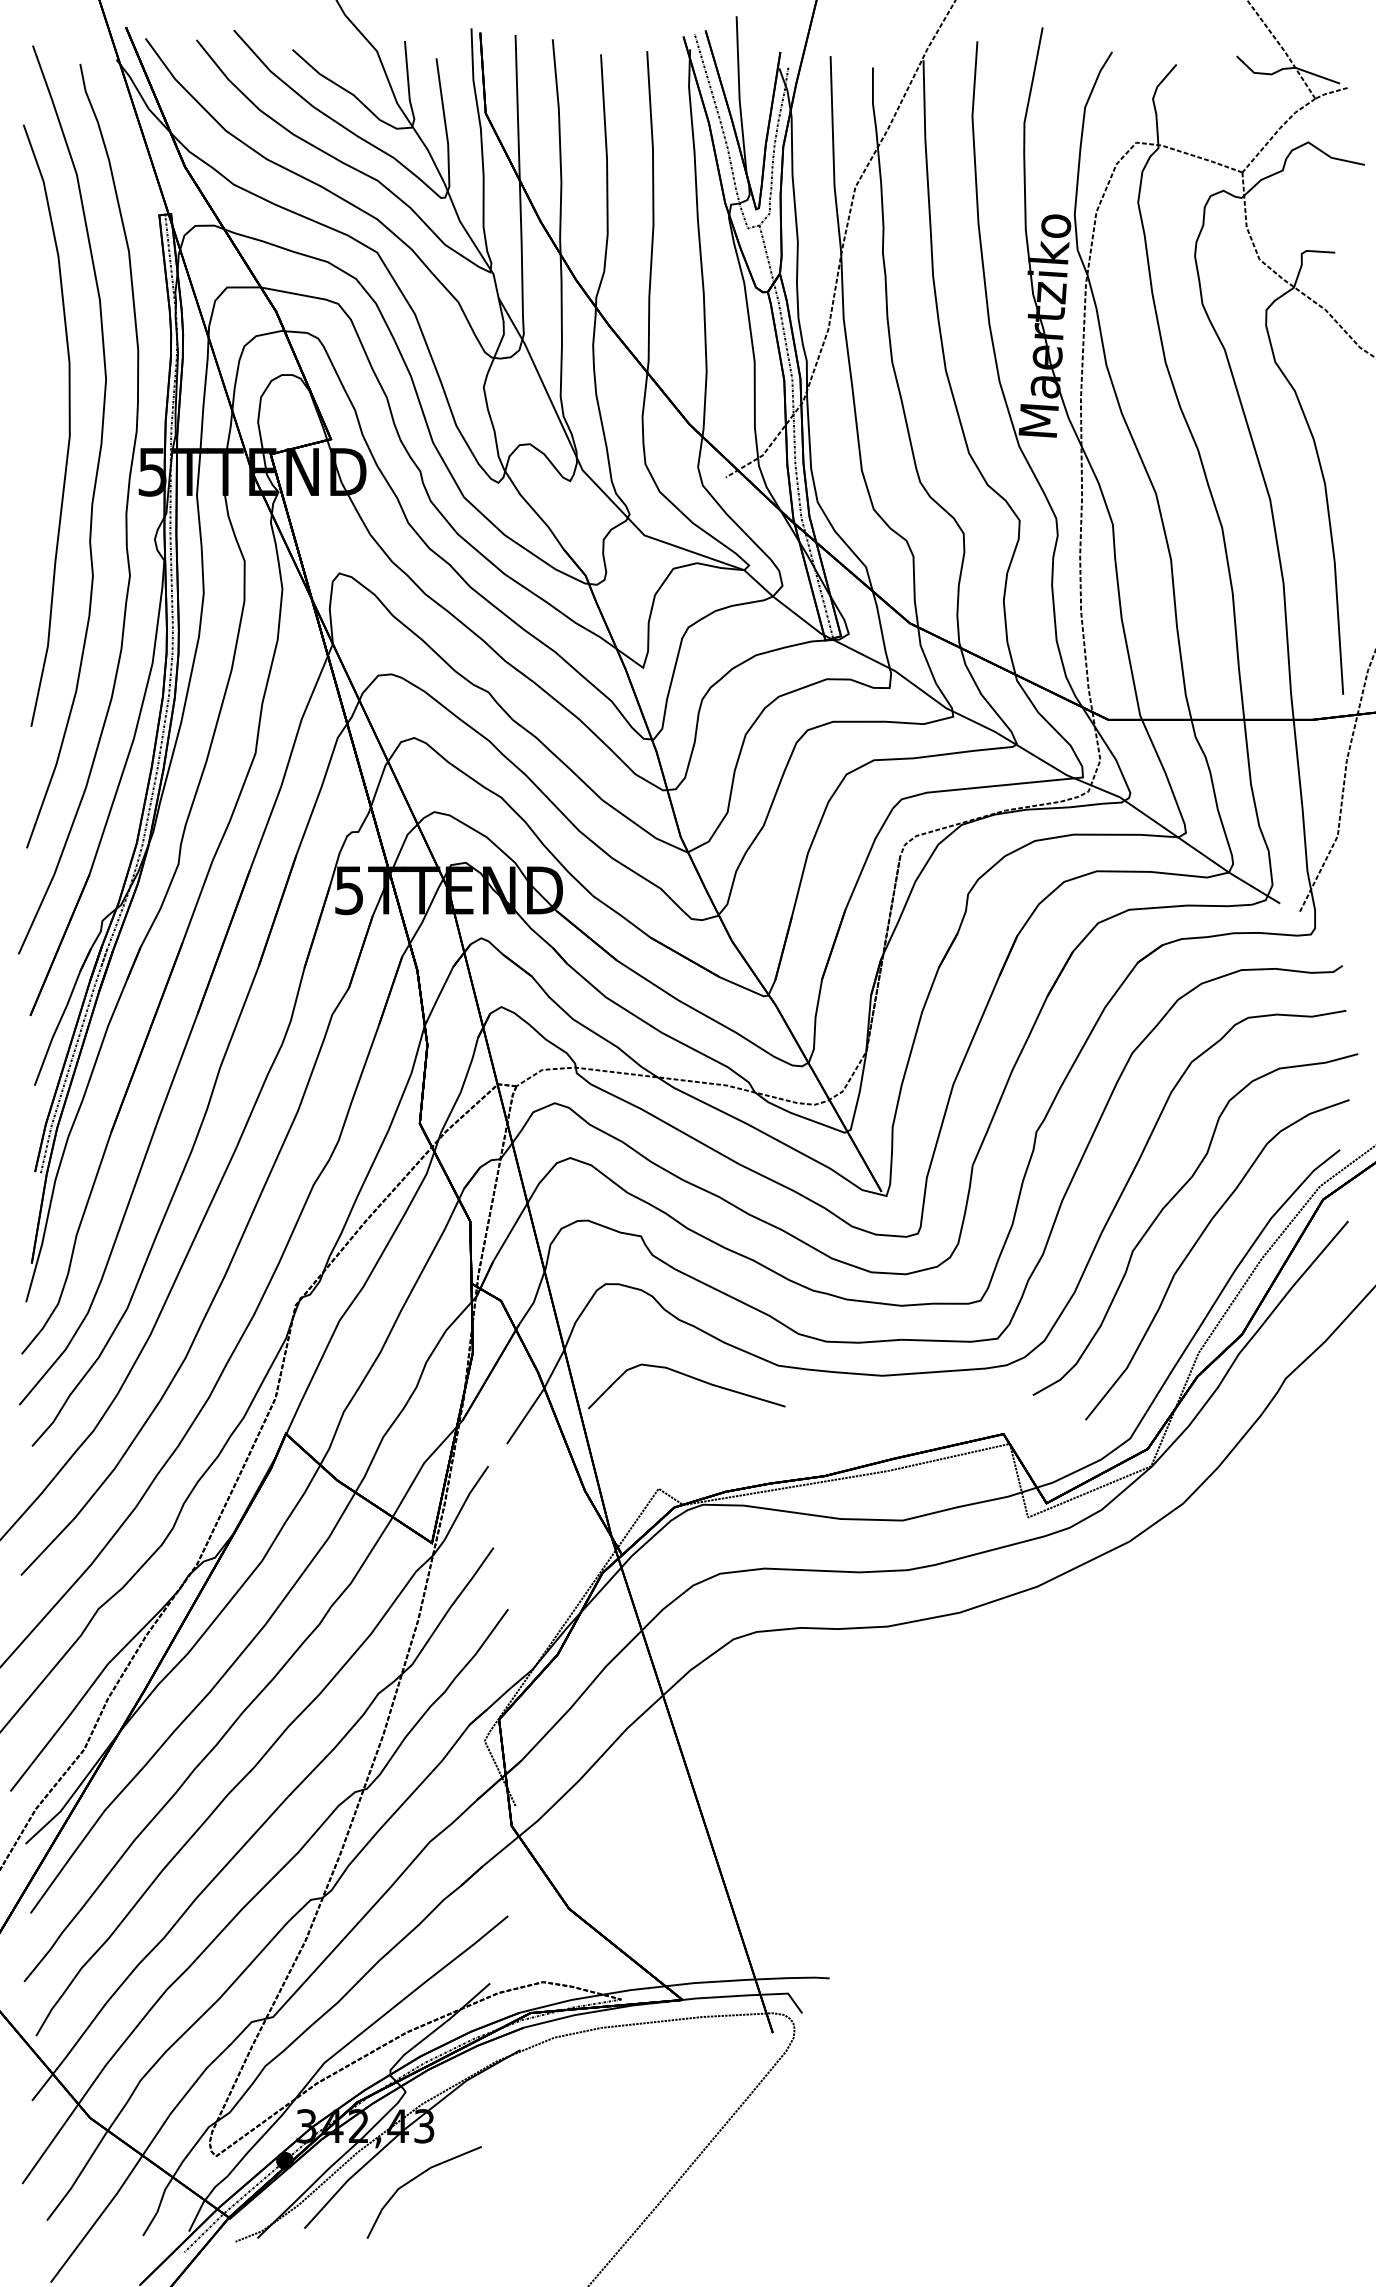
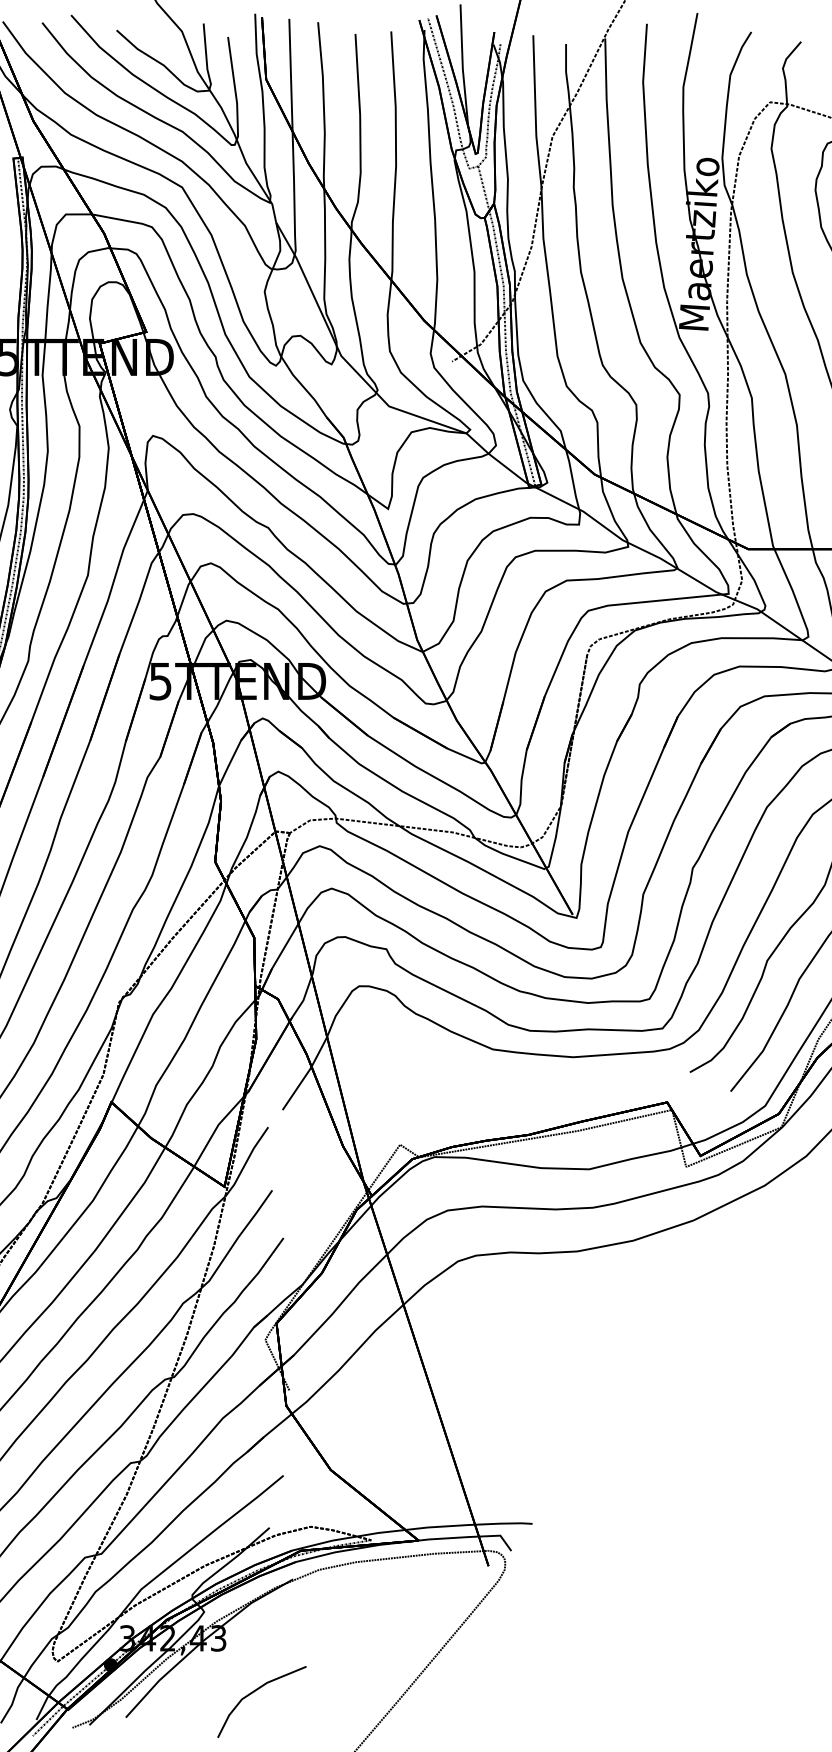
curve: (691, 1378) -> (425, 1059), removed
part: (413, 2180) -> (253, 1692), moved

